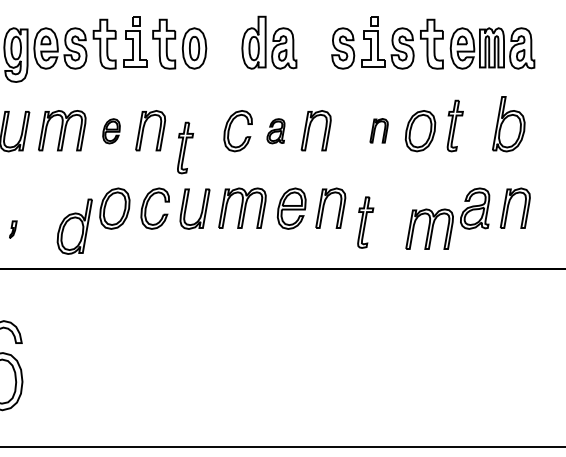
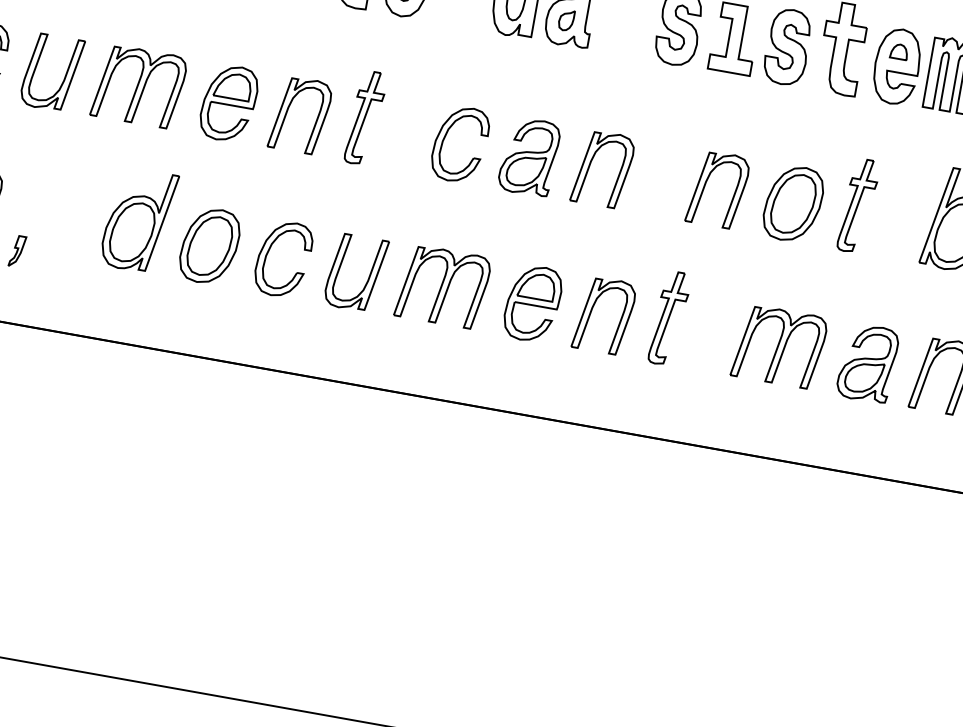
part: (378, 130) -> (716, 189), size x1.67
part: (111, 131) -> (228, 103), size x1.67
part: (275, 131) -> (528, 157), size x1.67
part: (185, 147) -> (365, 117), moved
part: (365, 222) -> (669, 318), moved
part: (74, 226) -> (138, 219), moved
part: (429, 228) -> (779, 345), moved

